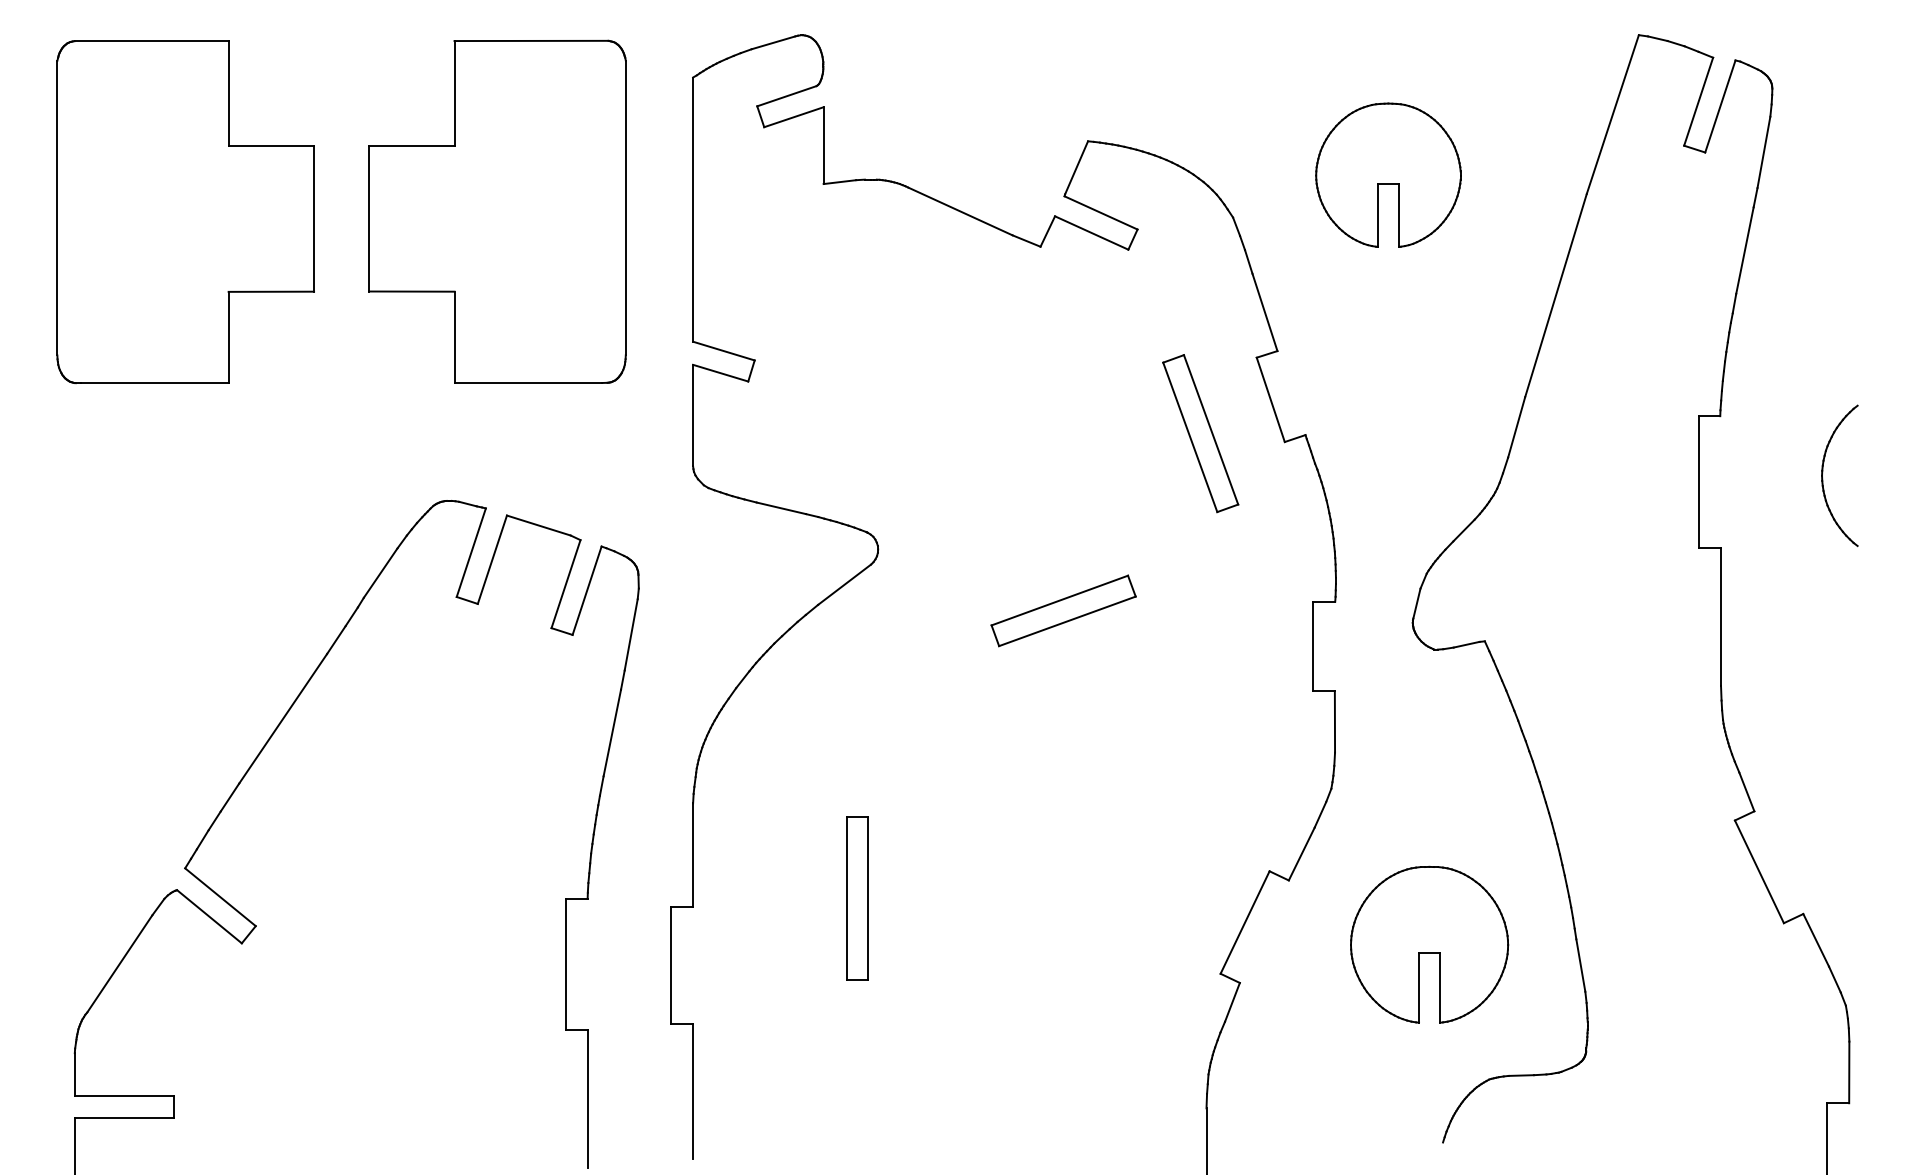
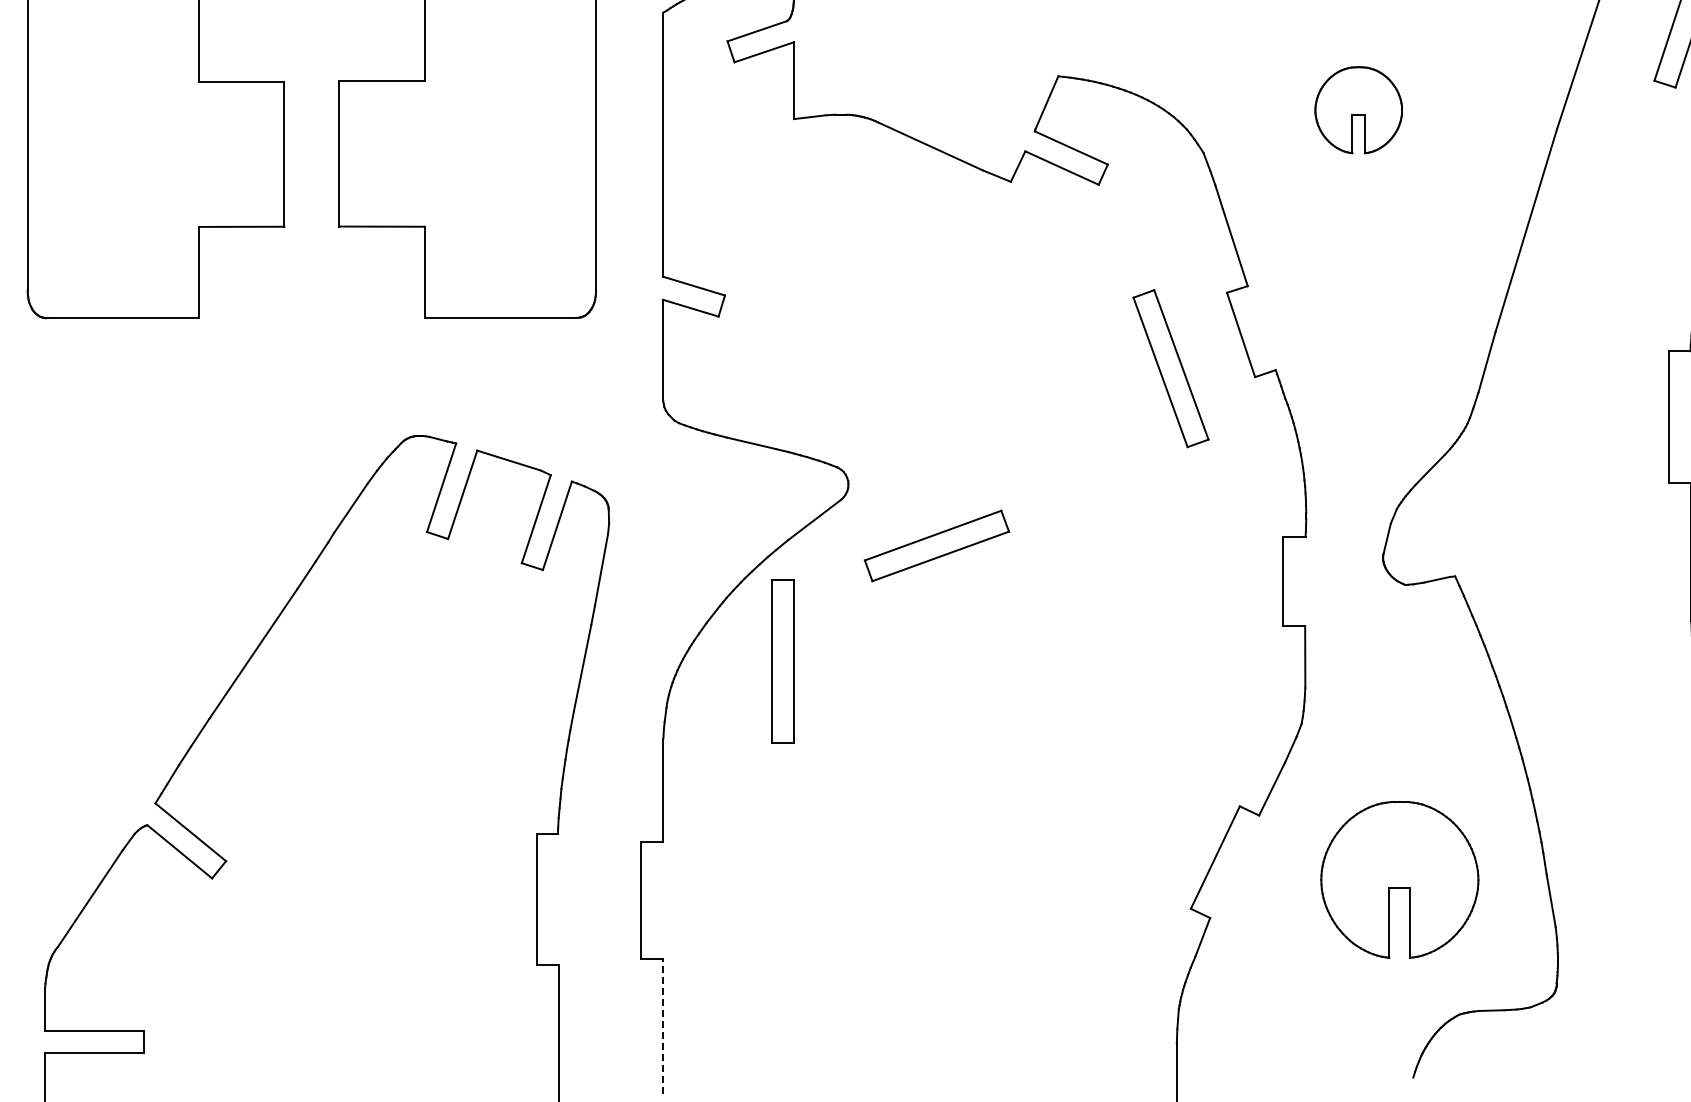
part: (1388, 174) -> (1358, 109), size x0.6
part: (1063, 610) -> (936, 545), moved
part: (857, 898) -> (782, 661), moved
line: (693, 1091) -> (663, 1026), solid -> dashed

